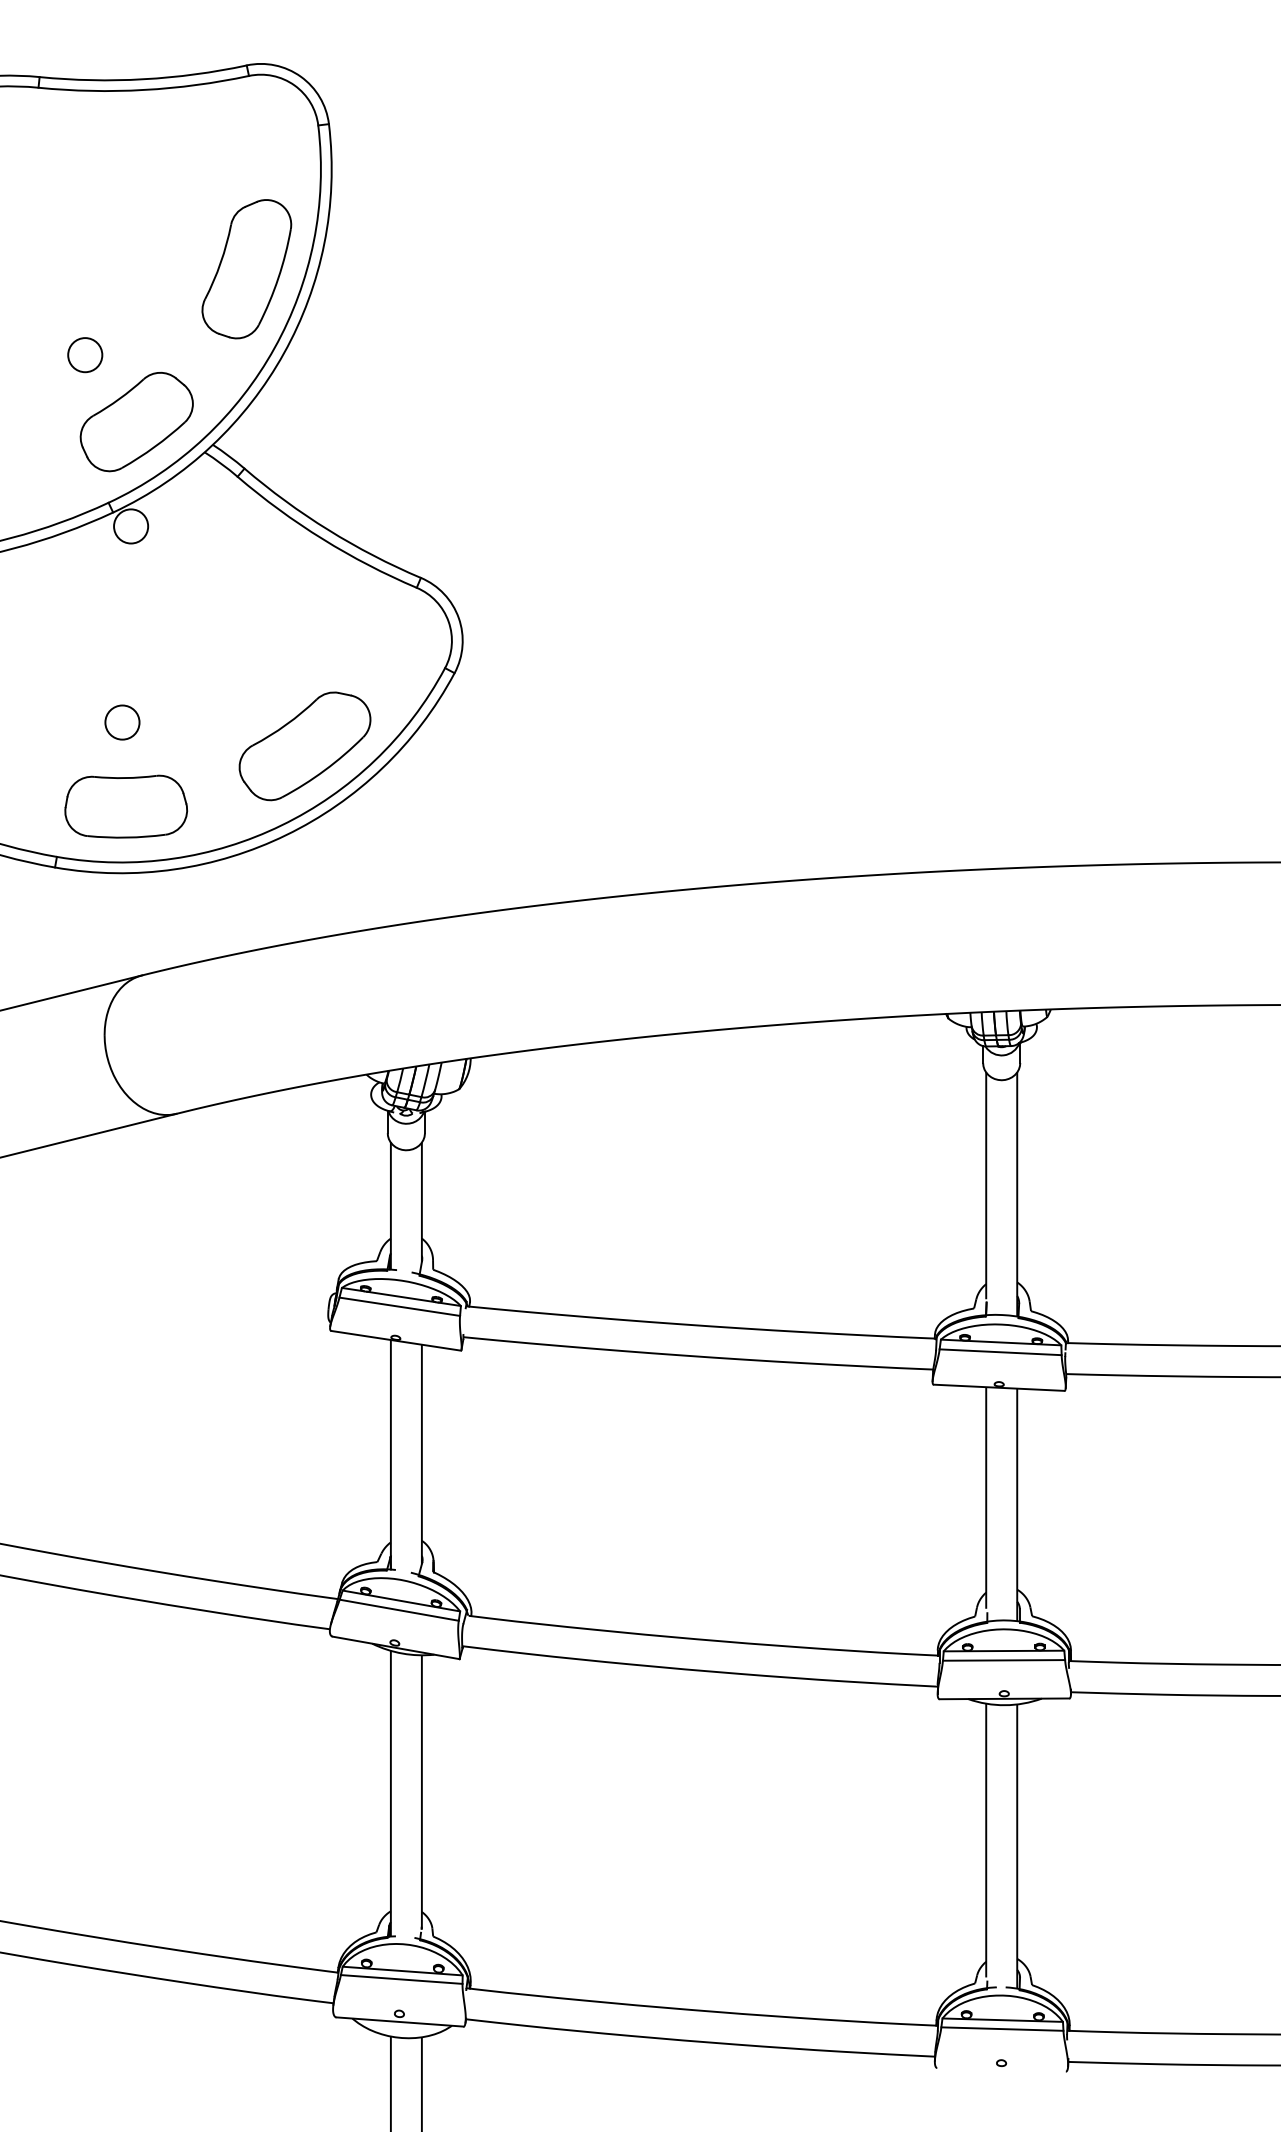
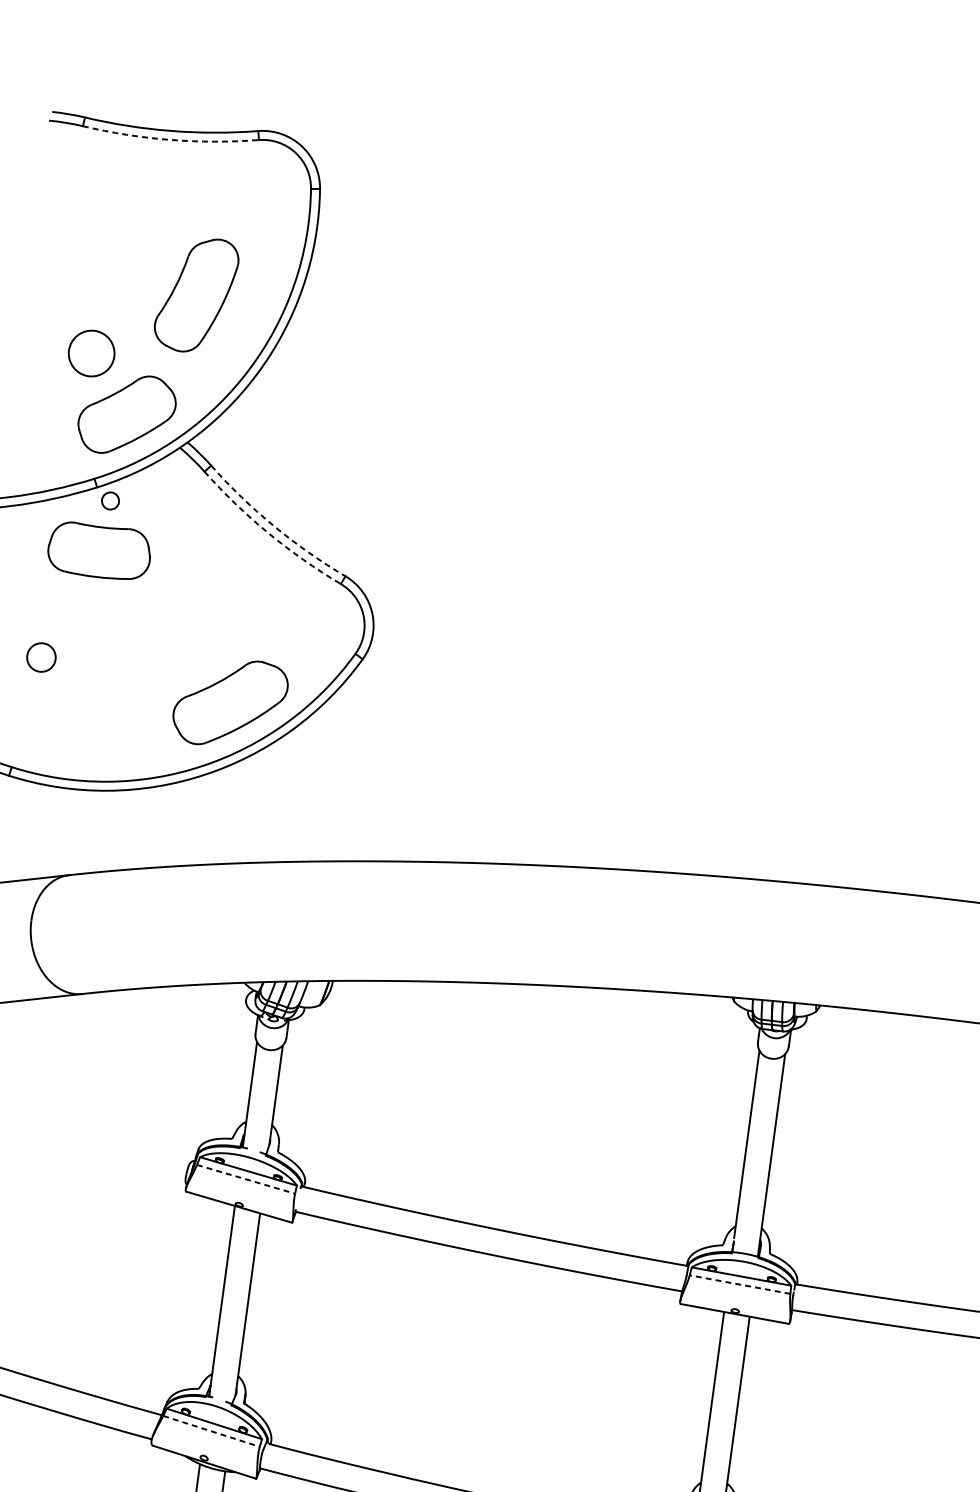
arc: (144, 89) -> (170, 139), solid -> dashed
part: (246, 269) -> (196, 295), moved
circle: (85, 355) -> (91, 353), size x1.6
circle: (131, 526) -> (110, 501), size x0.6
arc: (328, 530) -> (274, 526), solid -> dashed
arc: (322, 539) -> (268, 533), solid -> dashed
circle: (122, 722) -> (41, 657), moved
part: (126, 806) -> (99, 551), moved
line: (399, 1306) -> (245, 1179), solid -> dashed
line: (1000, 1352) -> (739, 1284), solid -> dashed
line: (399, 1610) -> (211, 1431), solid -> dashed

